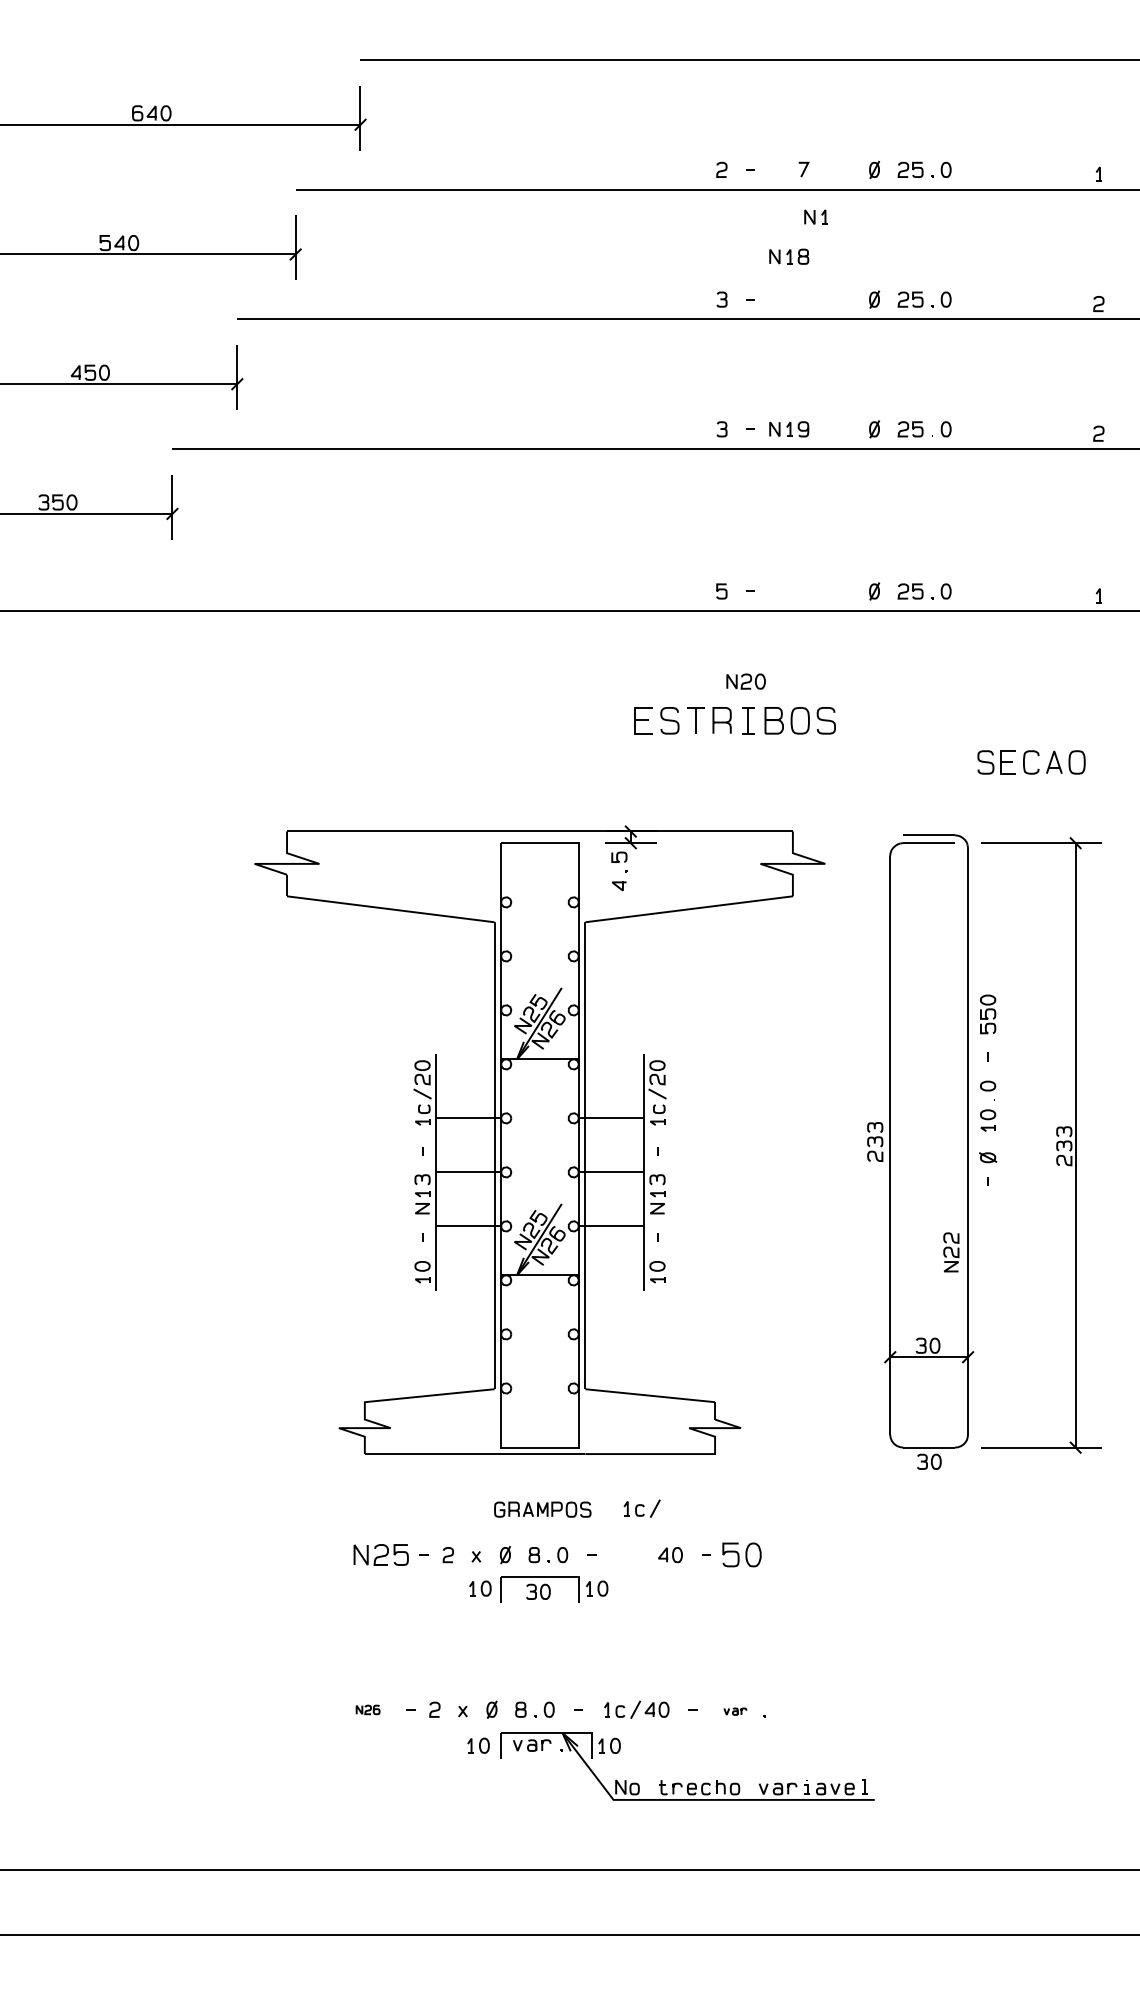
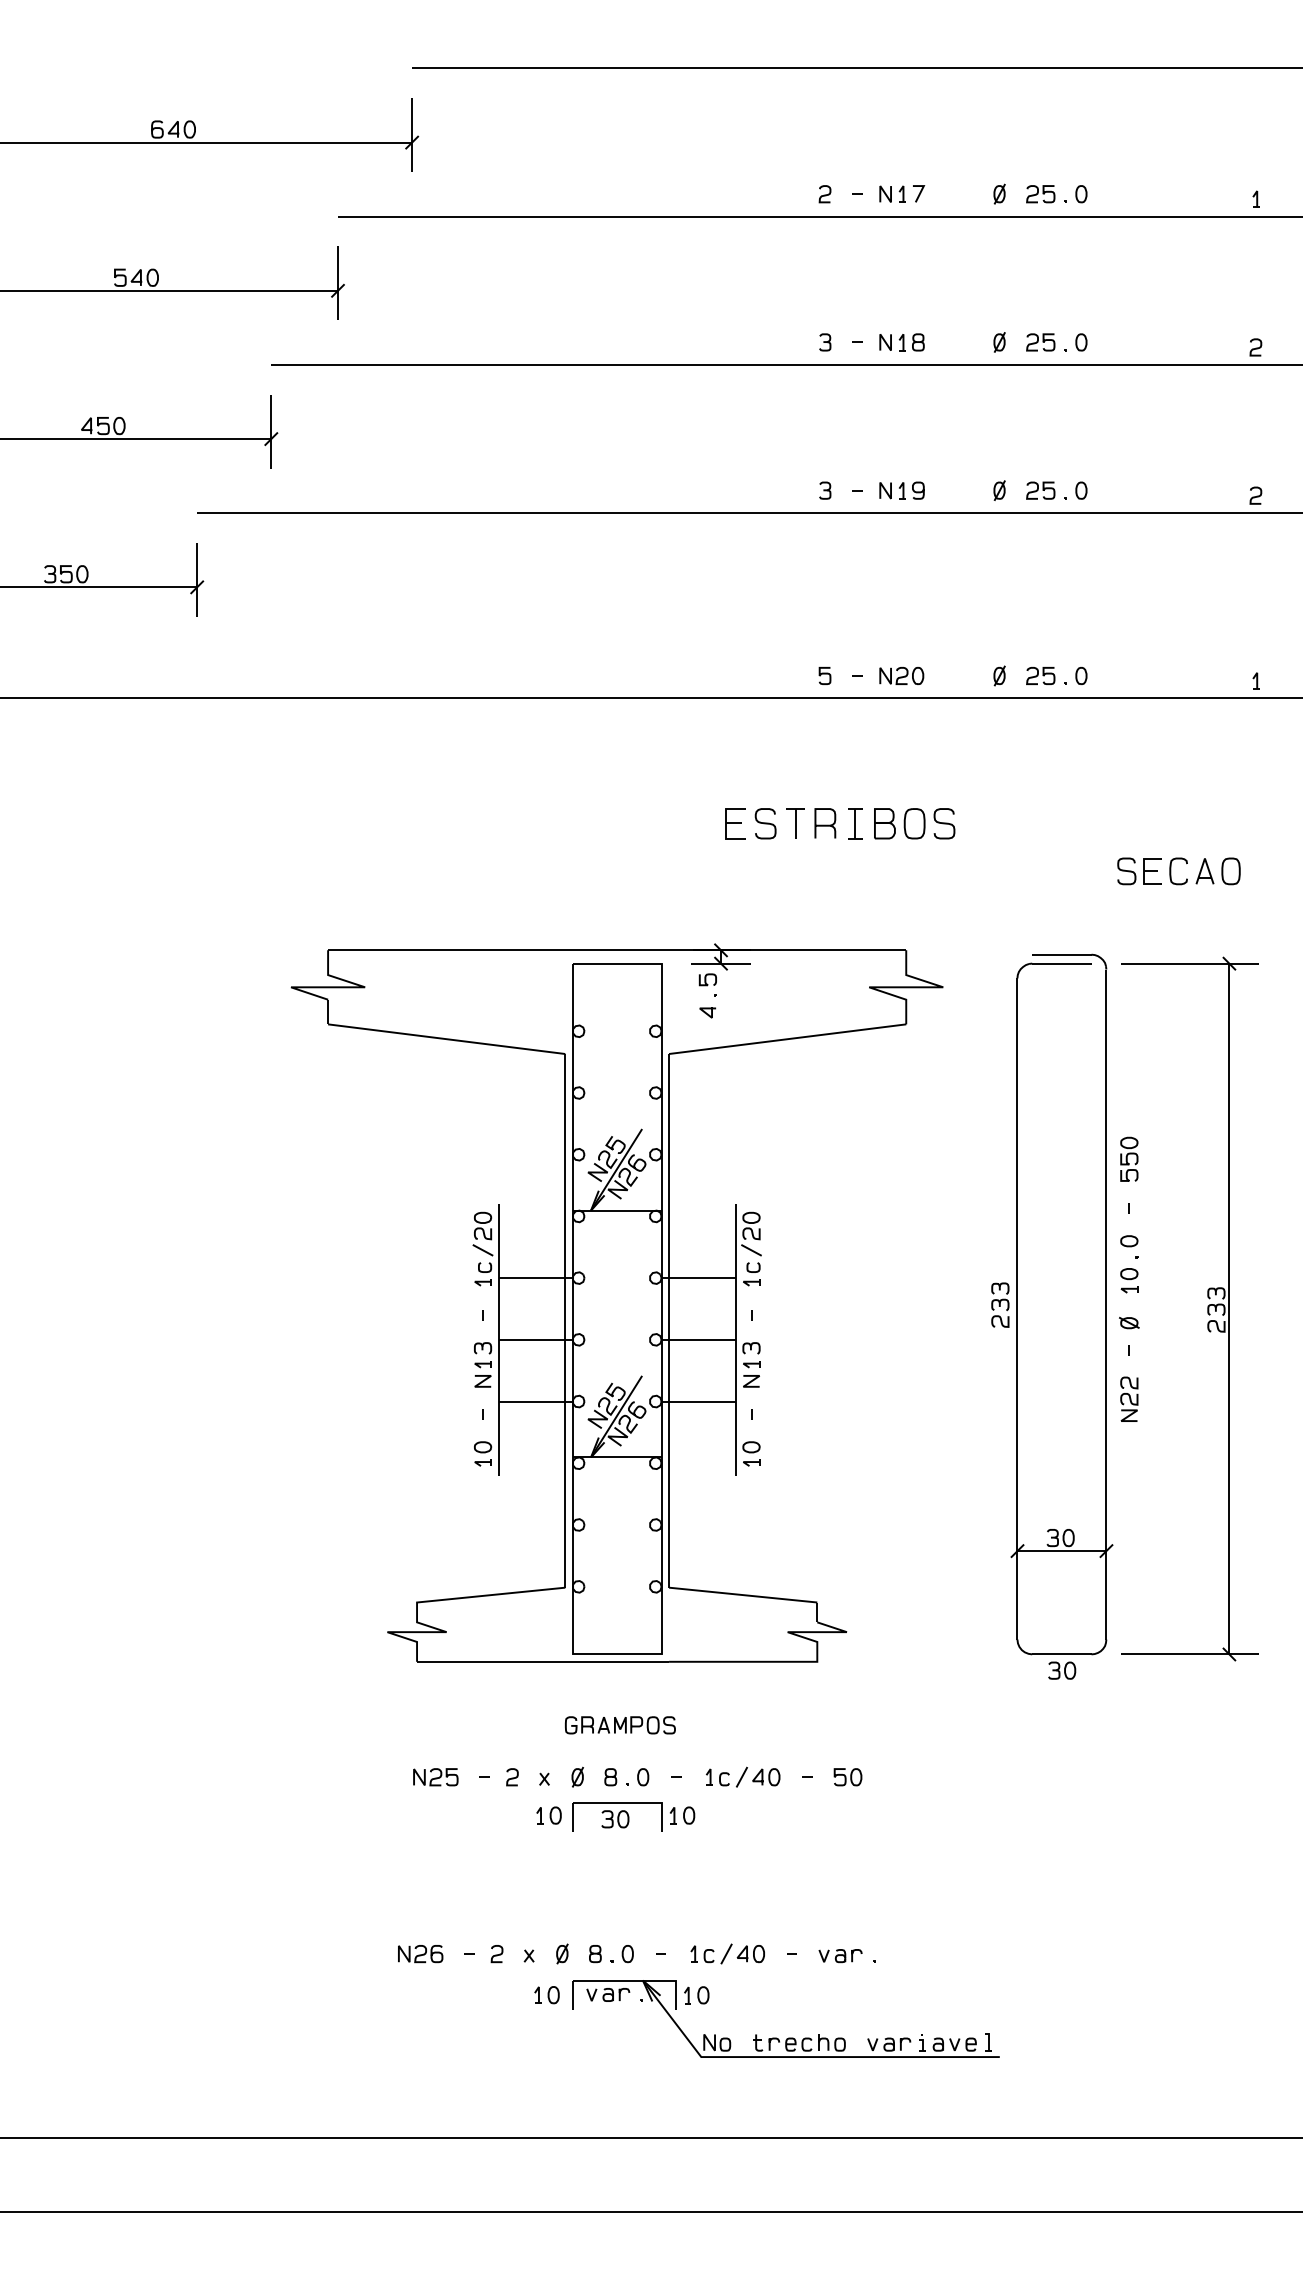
part: (815, 216) -> (892, 193), moved
part: (788, 256) -> (901, 342), moved
part: (745, 681) -> (901, 675), moved
part: (951, 1251) -> (1129, 1398), moved
part: (641, 1508) -> (726, 1776), moved
part: (381, 1555) -> (435, 1777), size x0.71
part: (741, 1555) -> (847, 1777), size x0.62
part: (367, 1710) -> (420, 1954), size x1.67
part: (735, 1711) -> (840, 1956), size x1.67

